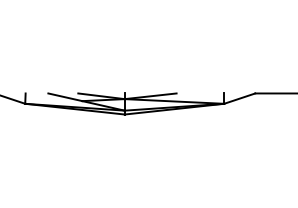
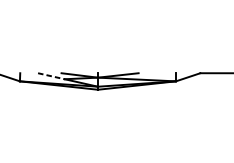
line: (65, 97) -> (51, 76), solid -> dashed

